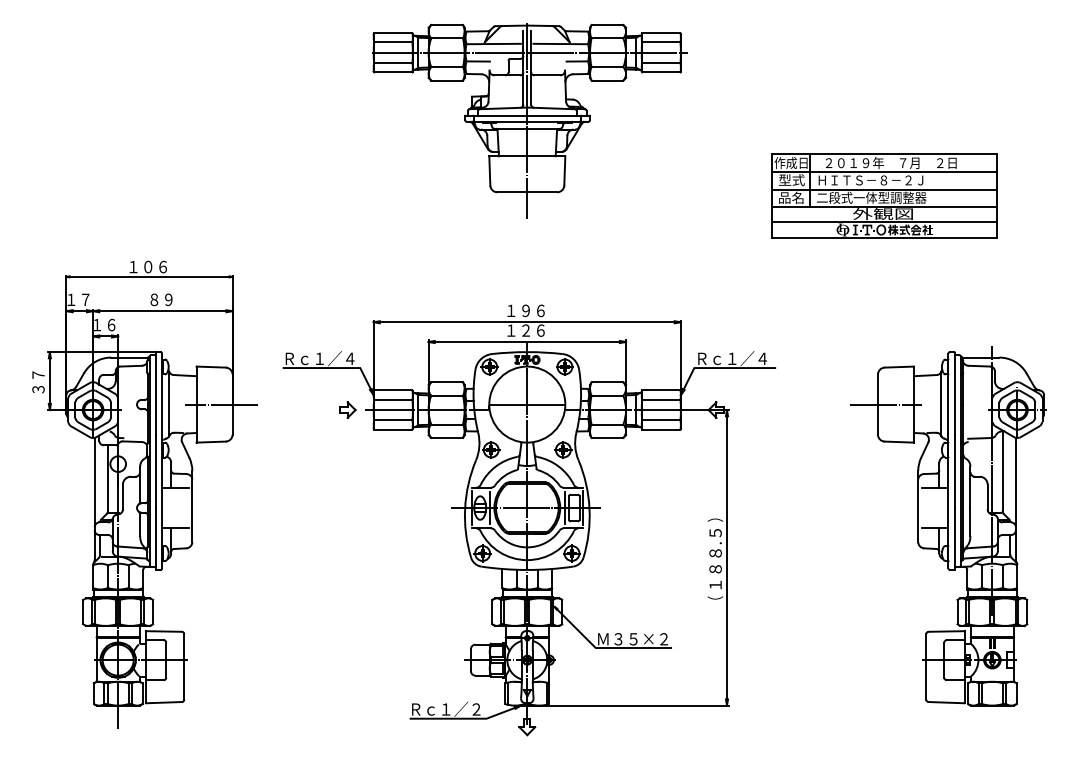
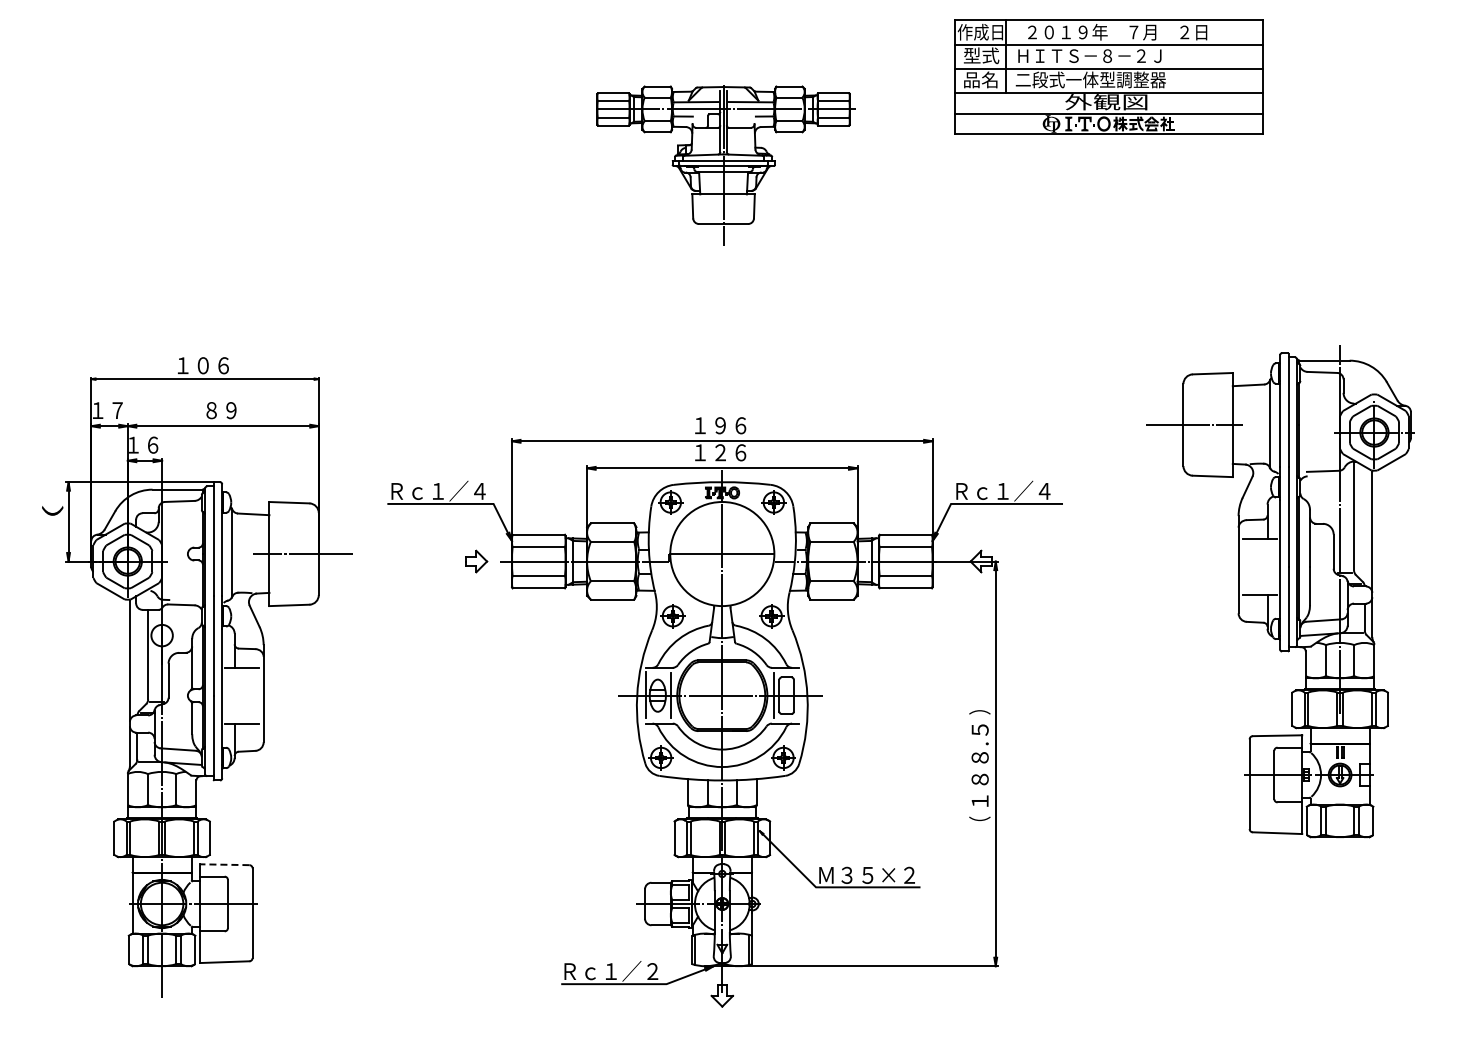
part: (529, 120) -> (725, 164), size x0.6
part: (884, 195) -> (1108, 76), moved
text: (38, 381) -> (52, 522), ３７ -> （
line: (582, 507) -> (798, 695), removed
part: (948, 526) -> (1280, 591), moved
line: (163, 631) -> (224, 864), solid -> dashed

